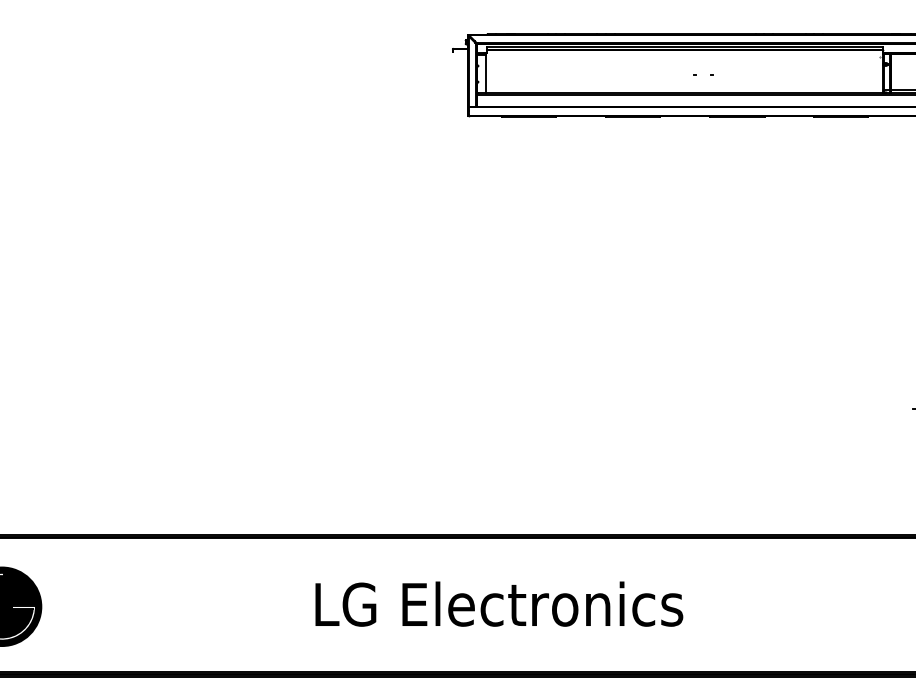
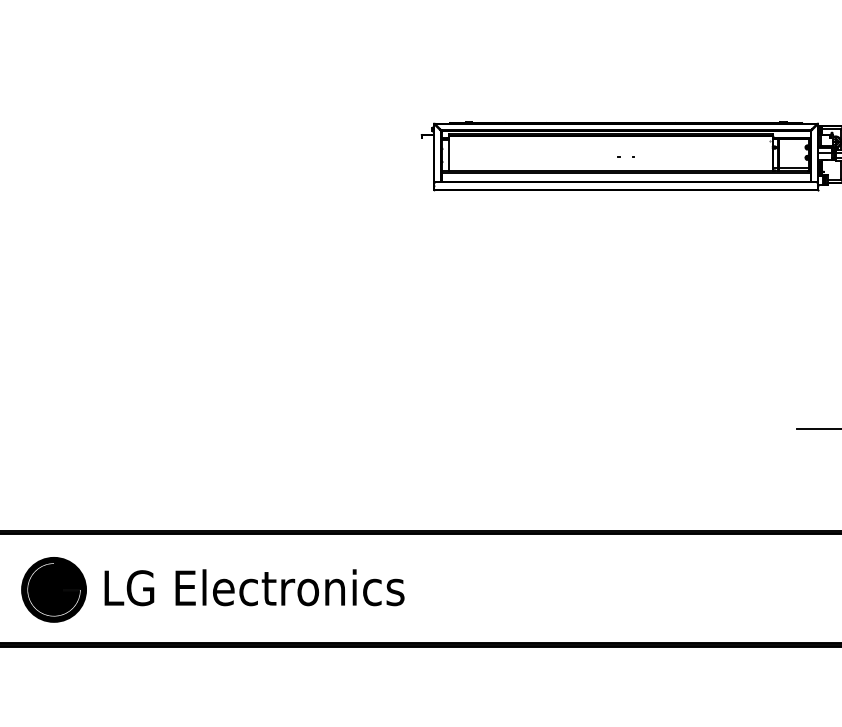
text: (499, 603) -> (254, 587), moved

